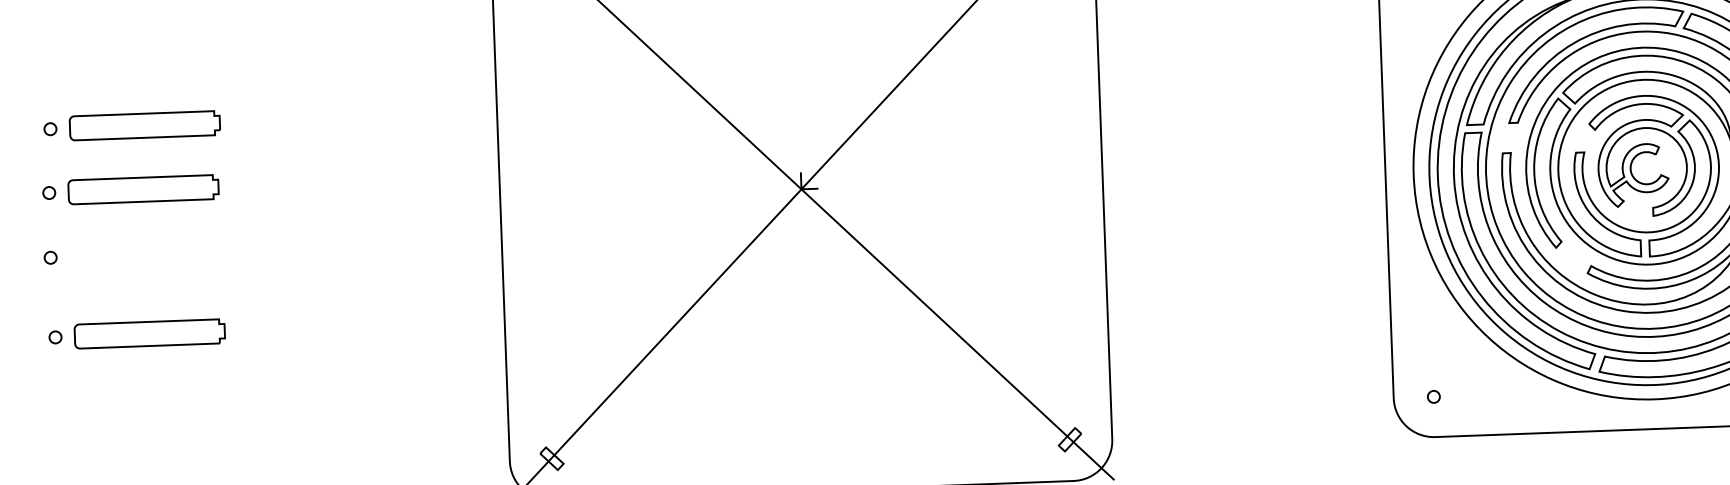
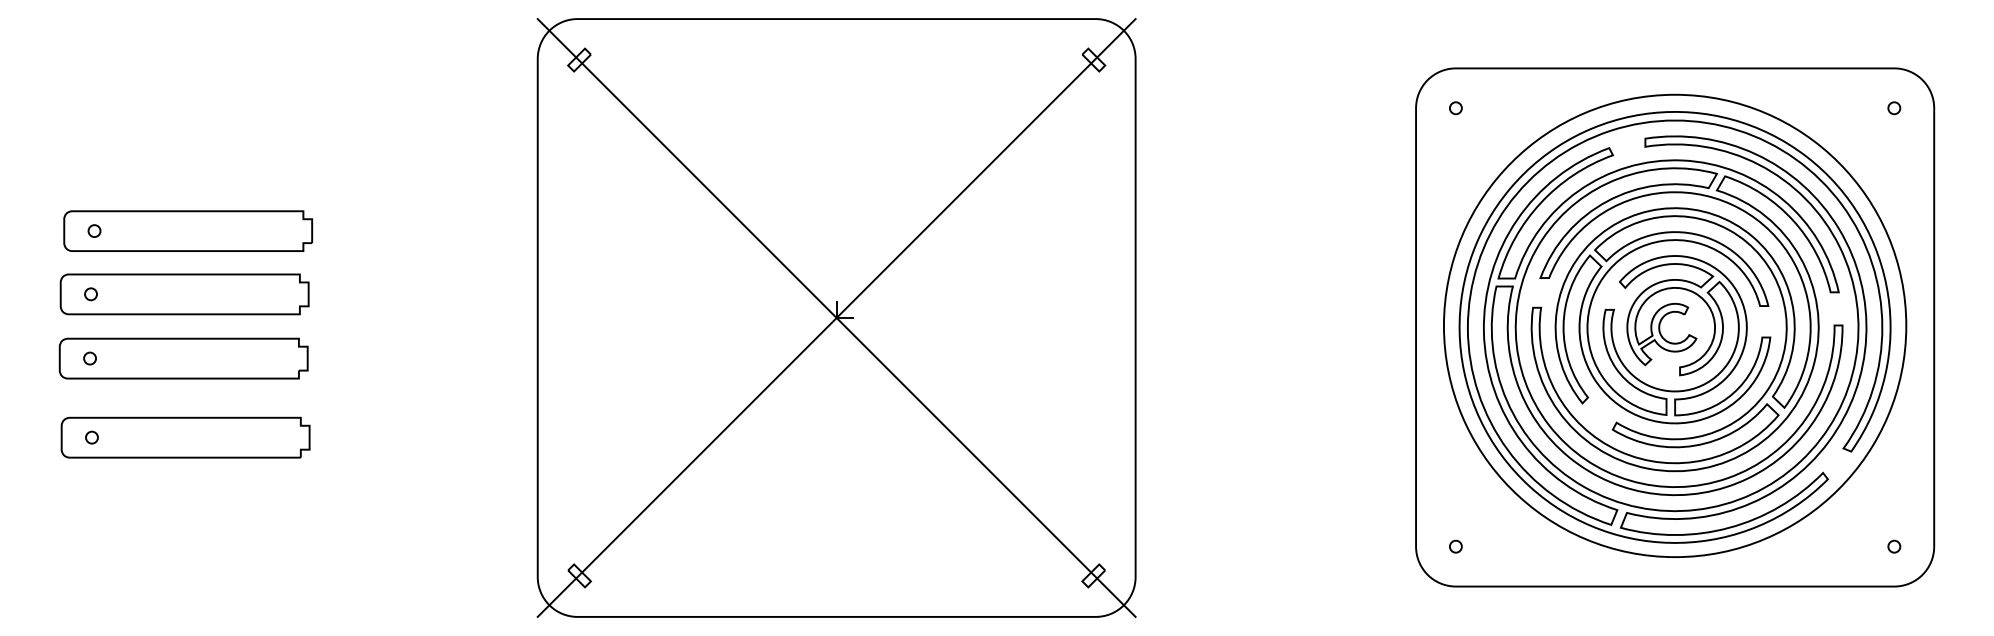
part: (145, 125) -> (188, 230), size x1.67
part: (143, 189) -> (184, 294), size x1.67
part: (144, 254) -> (183, 358), added
part: (149, 333) -> (185, 437), size x1.67

